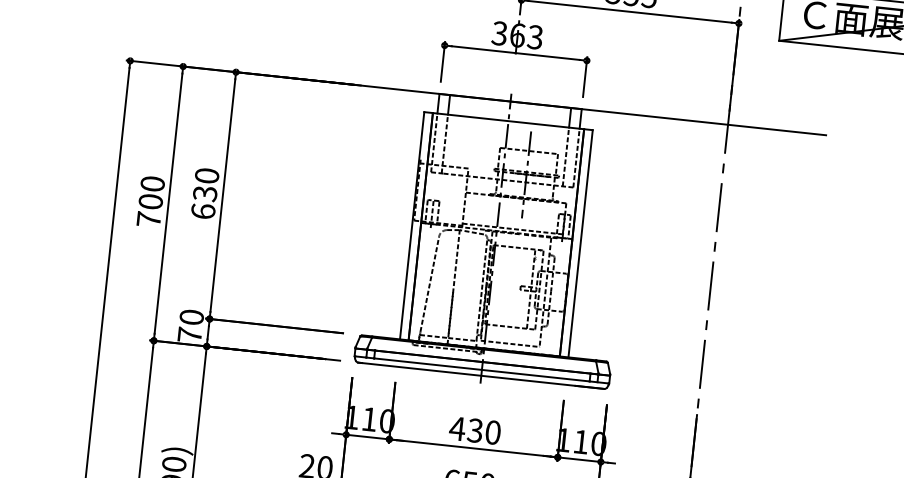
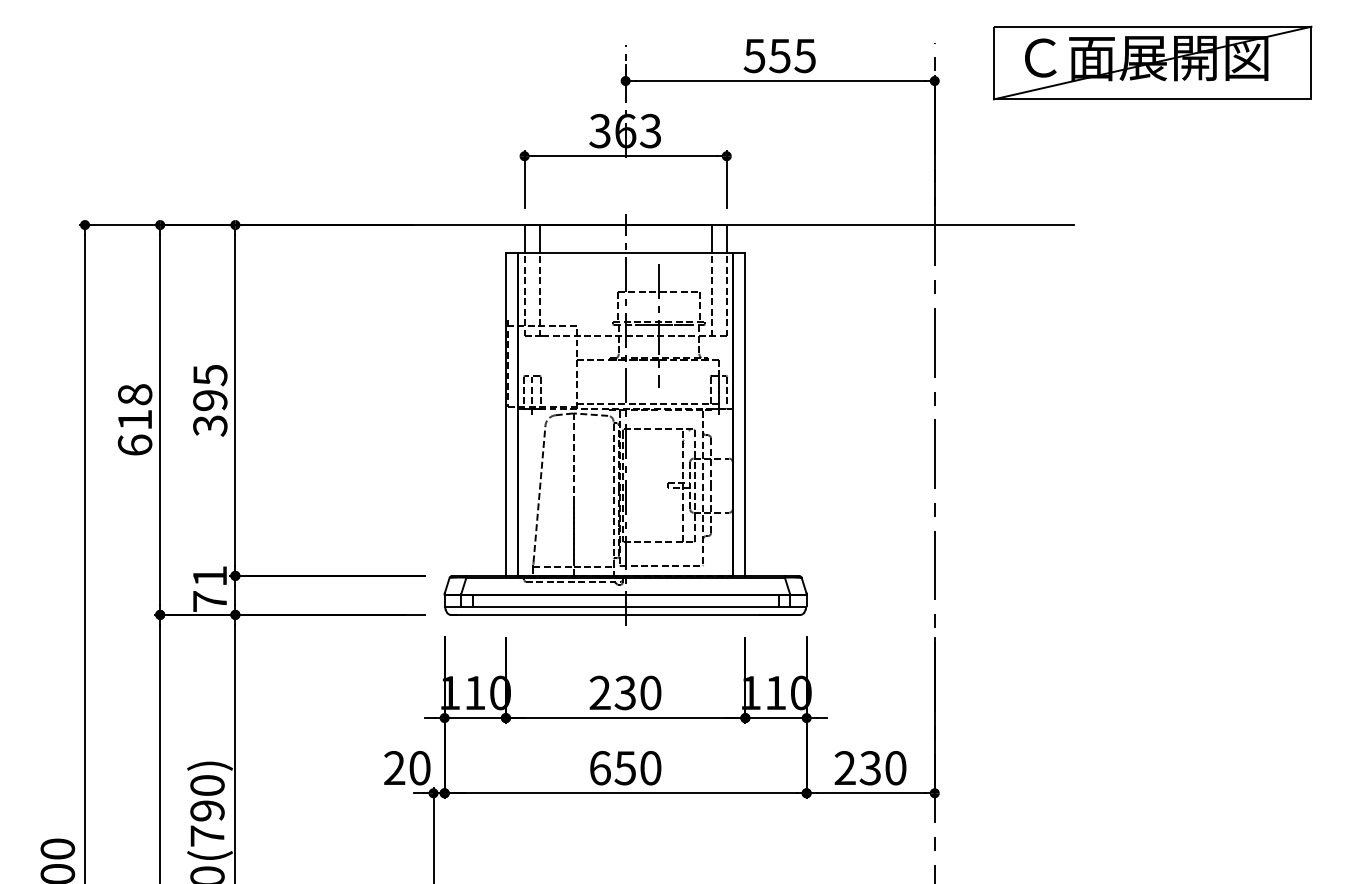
text: (205, 193) -> (210, 400), 630 -> 395
text: (150, 201) -> (134, 419), 700 -> 618
text: (191, 316) -> (209, 575), 70 -> 71
text: (457, 428) -> (599, 692), 430 -> 230

